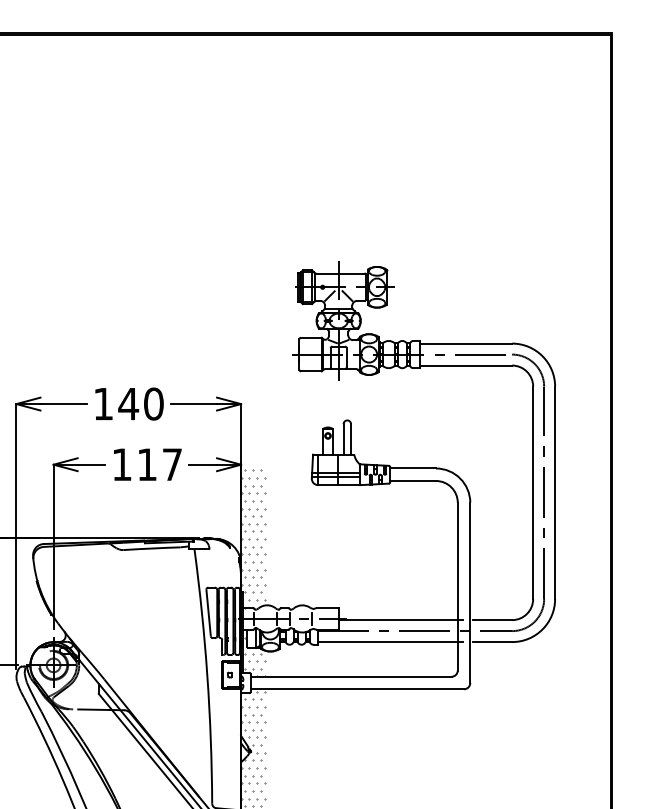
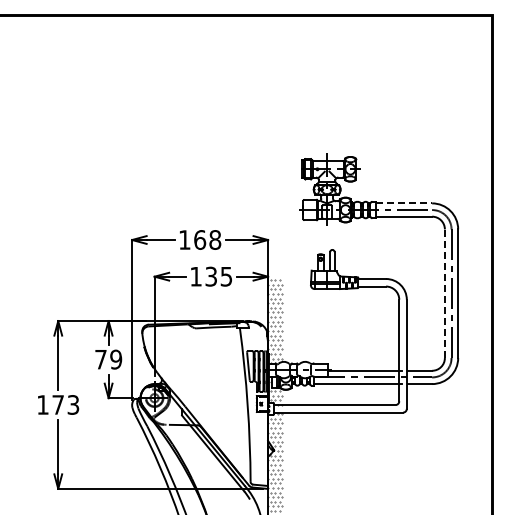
line: (466, 343) -> (404, 203), solid -> dashed
text: (140, 403) -> (207, 239), 140 -> 168
text: (159, 464) -> (218, 276), 117 -> 135
line: (532, 492) -> (444, 293), solid -> dashed

